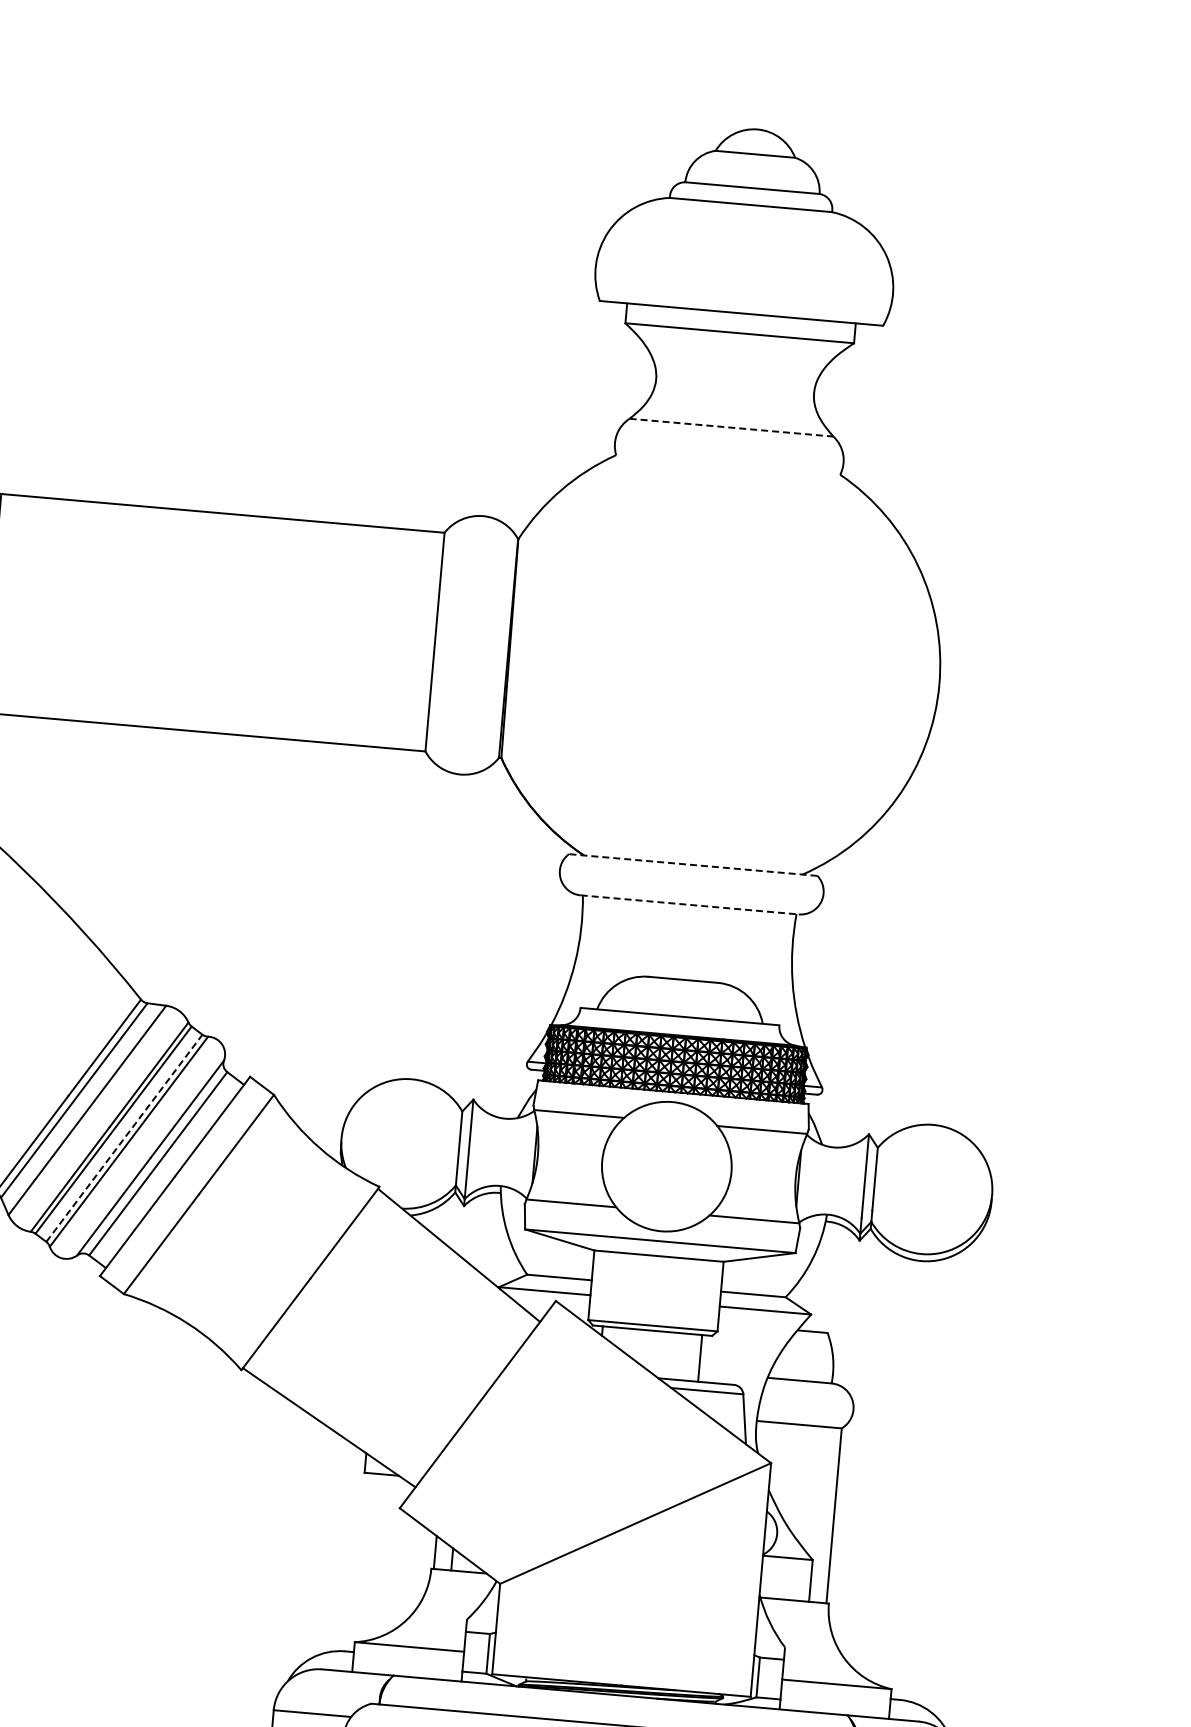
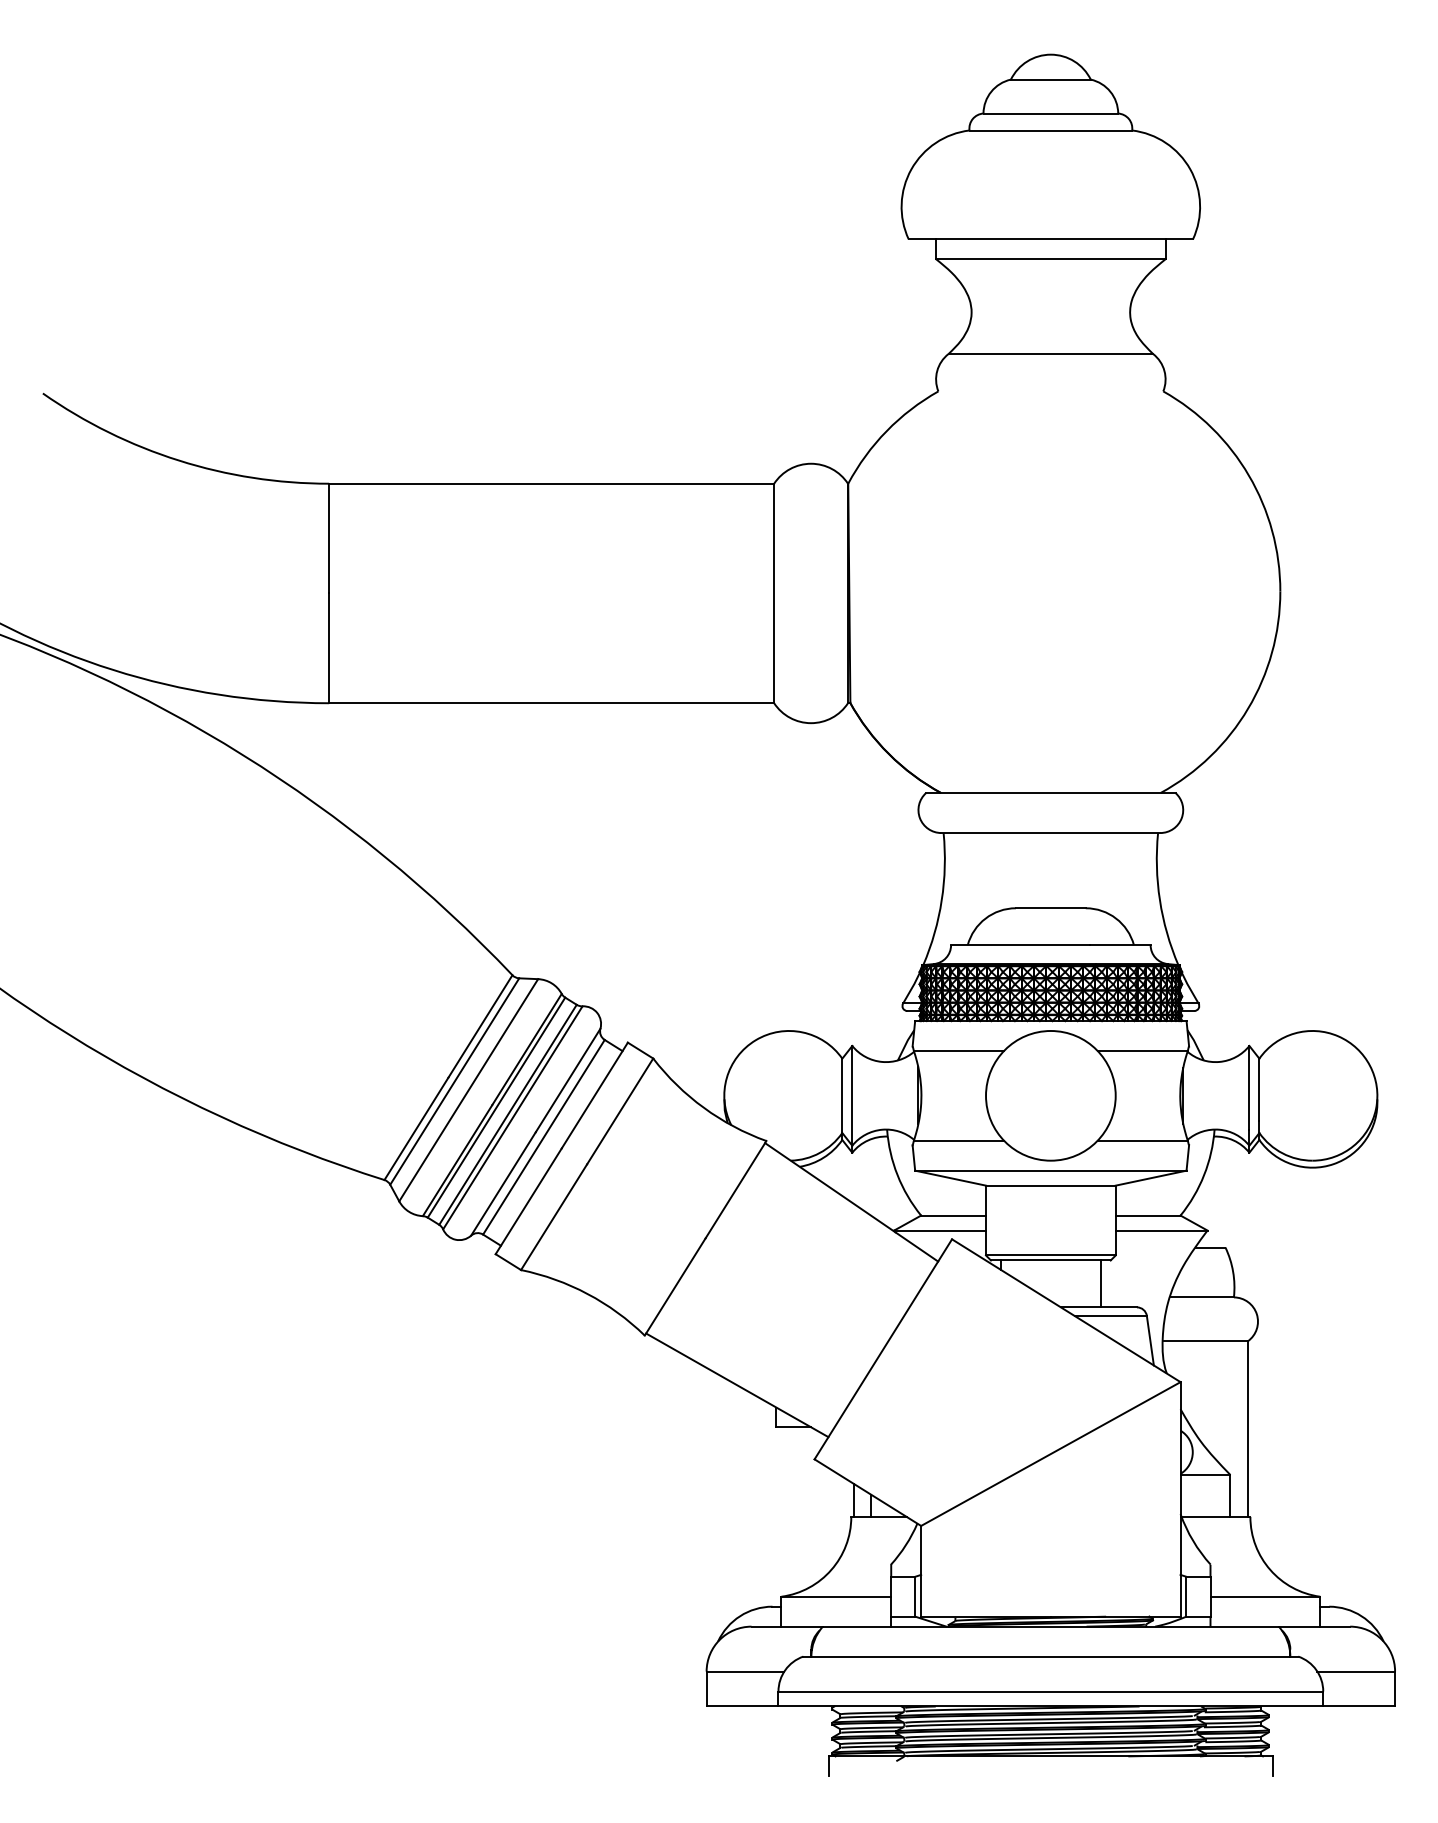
line: (732, 428) -> (1051, 354), dashed -> solid
line: (692, 865) -> (1050, 793), dashed -> solid
line: (690, 905) -> (1051, 833), dashed -> solid
line: (124, 1138) -> (508, 1114), dashed -> solid

